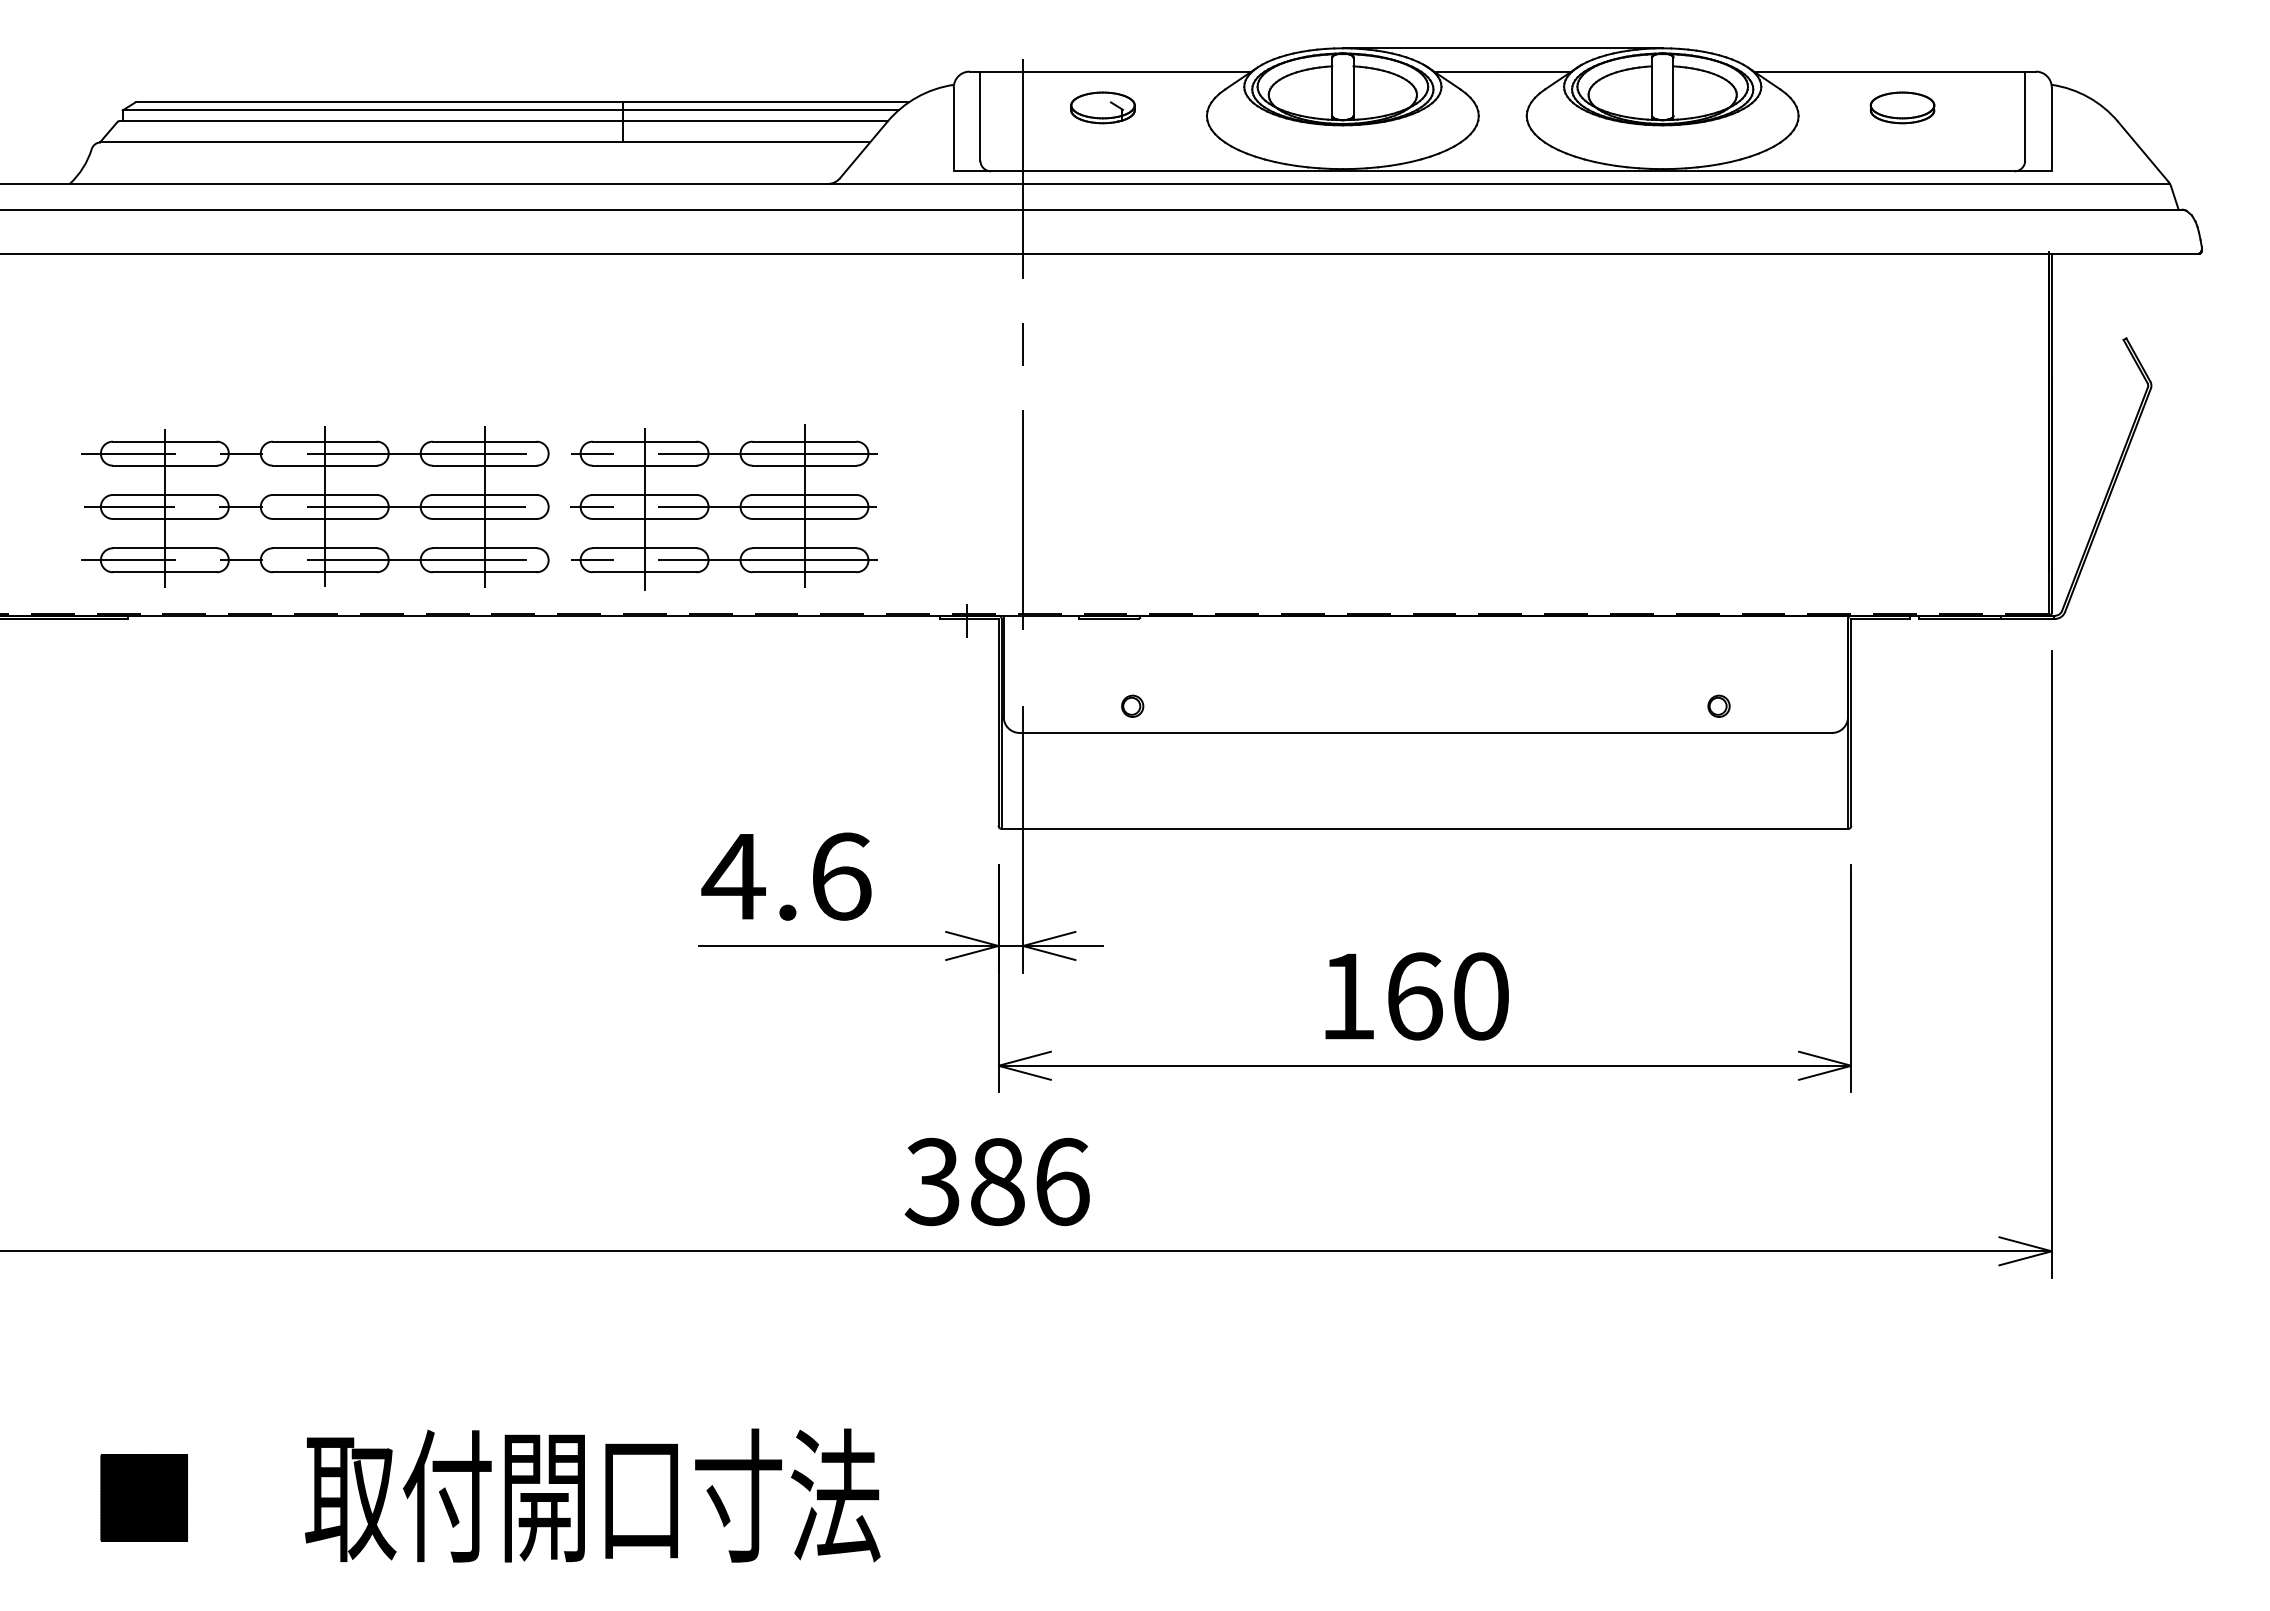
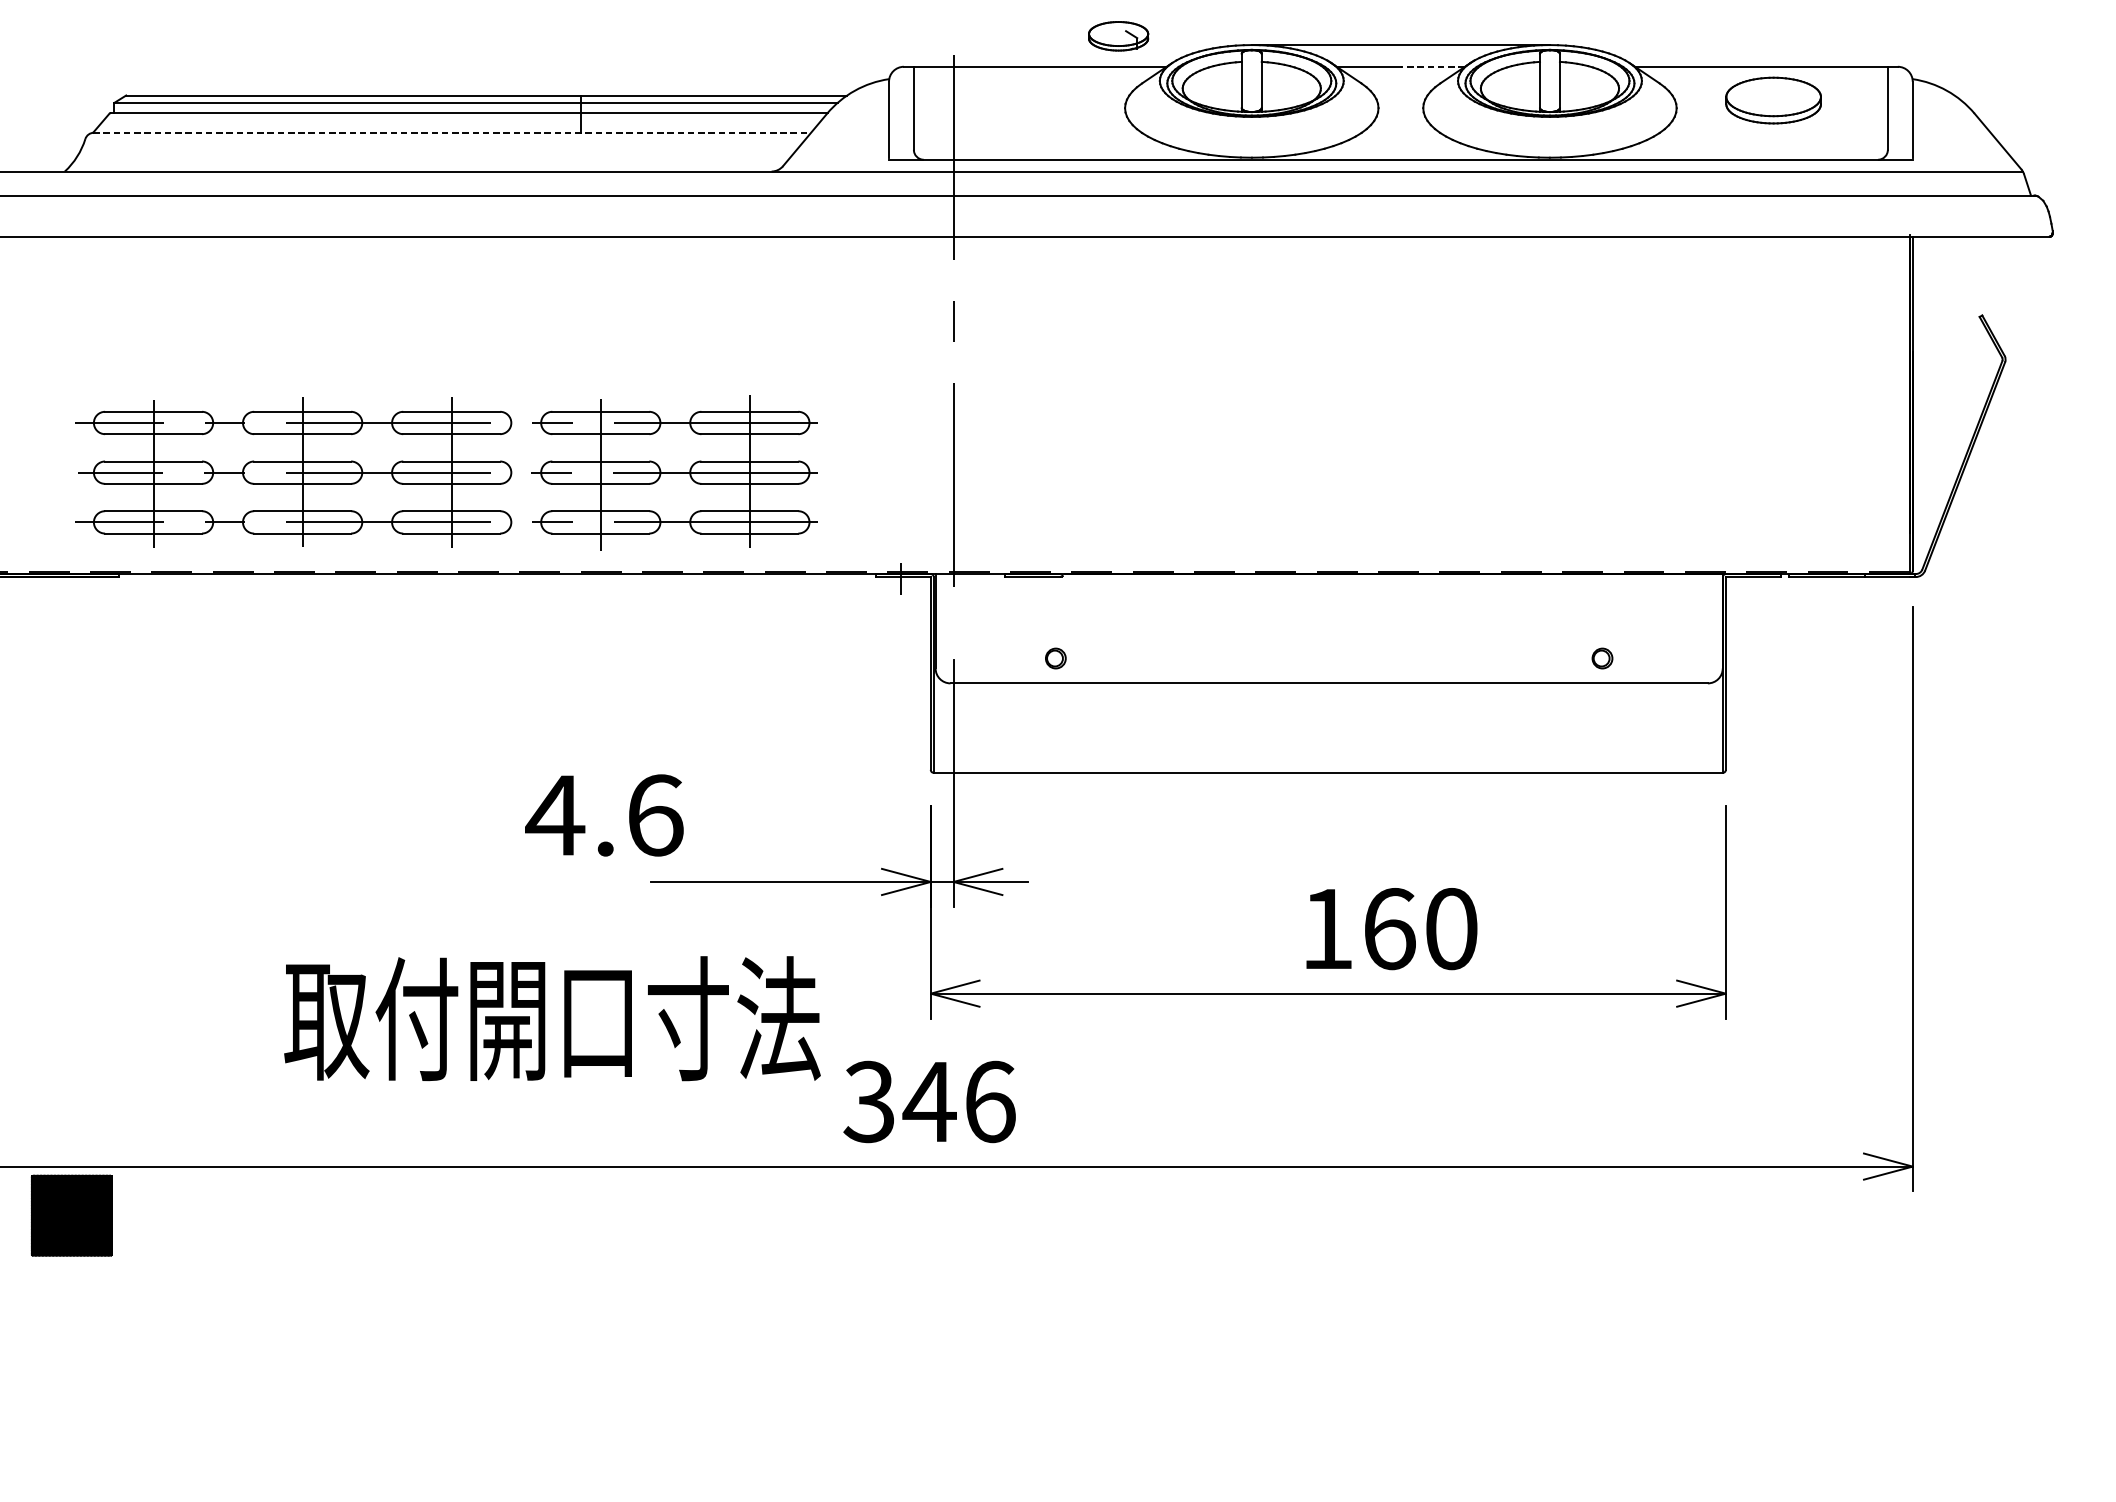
line: (1536, 71) -> (1432, 66), solid -> dashed
part: (1102, 107) -> (1118, 35), moved
part: (1902, 107) -> (1773, 100), size x1.6
line: (485, 142) -> (452, 132), solid -> dashed
text: (786, 876) -> (604, 815), moved
text: (1416, 996) -> (1391, 929), moved
text: (997, 1182) -> (929, 1102), 386 -> 346
text: (592, 1495) -> (552, 1018), moved
part: (143, 1497) -> (71, 1215), moved

